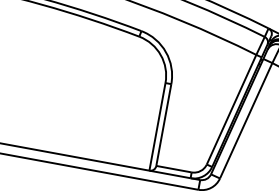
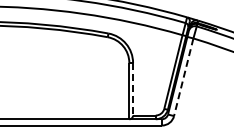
line: (245, 121) -> (183, 77), solid -> dashed
line: (164, 125) -> (133, 89), solid -> dashed

